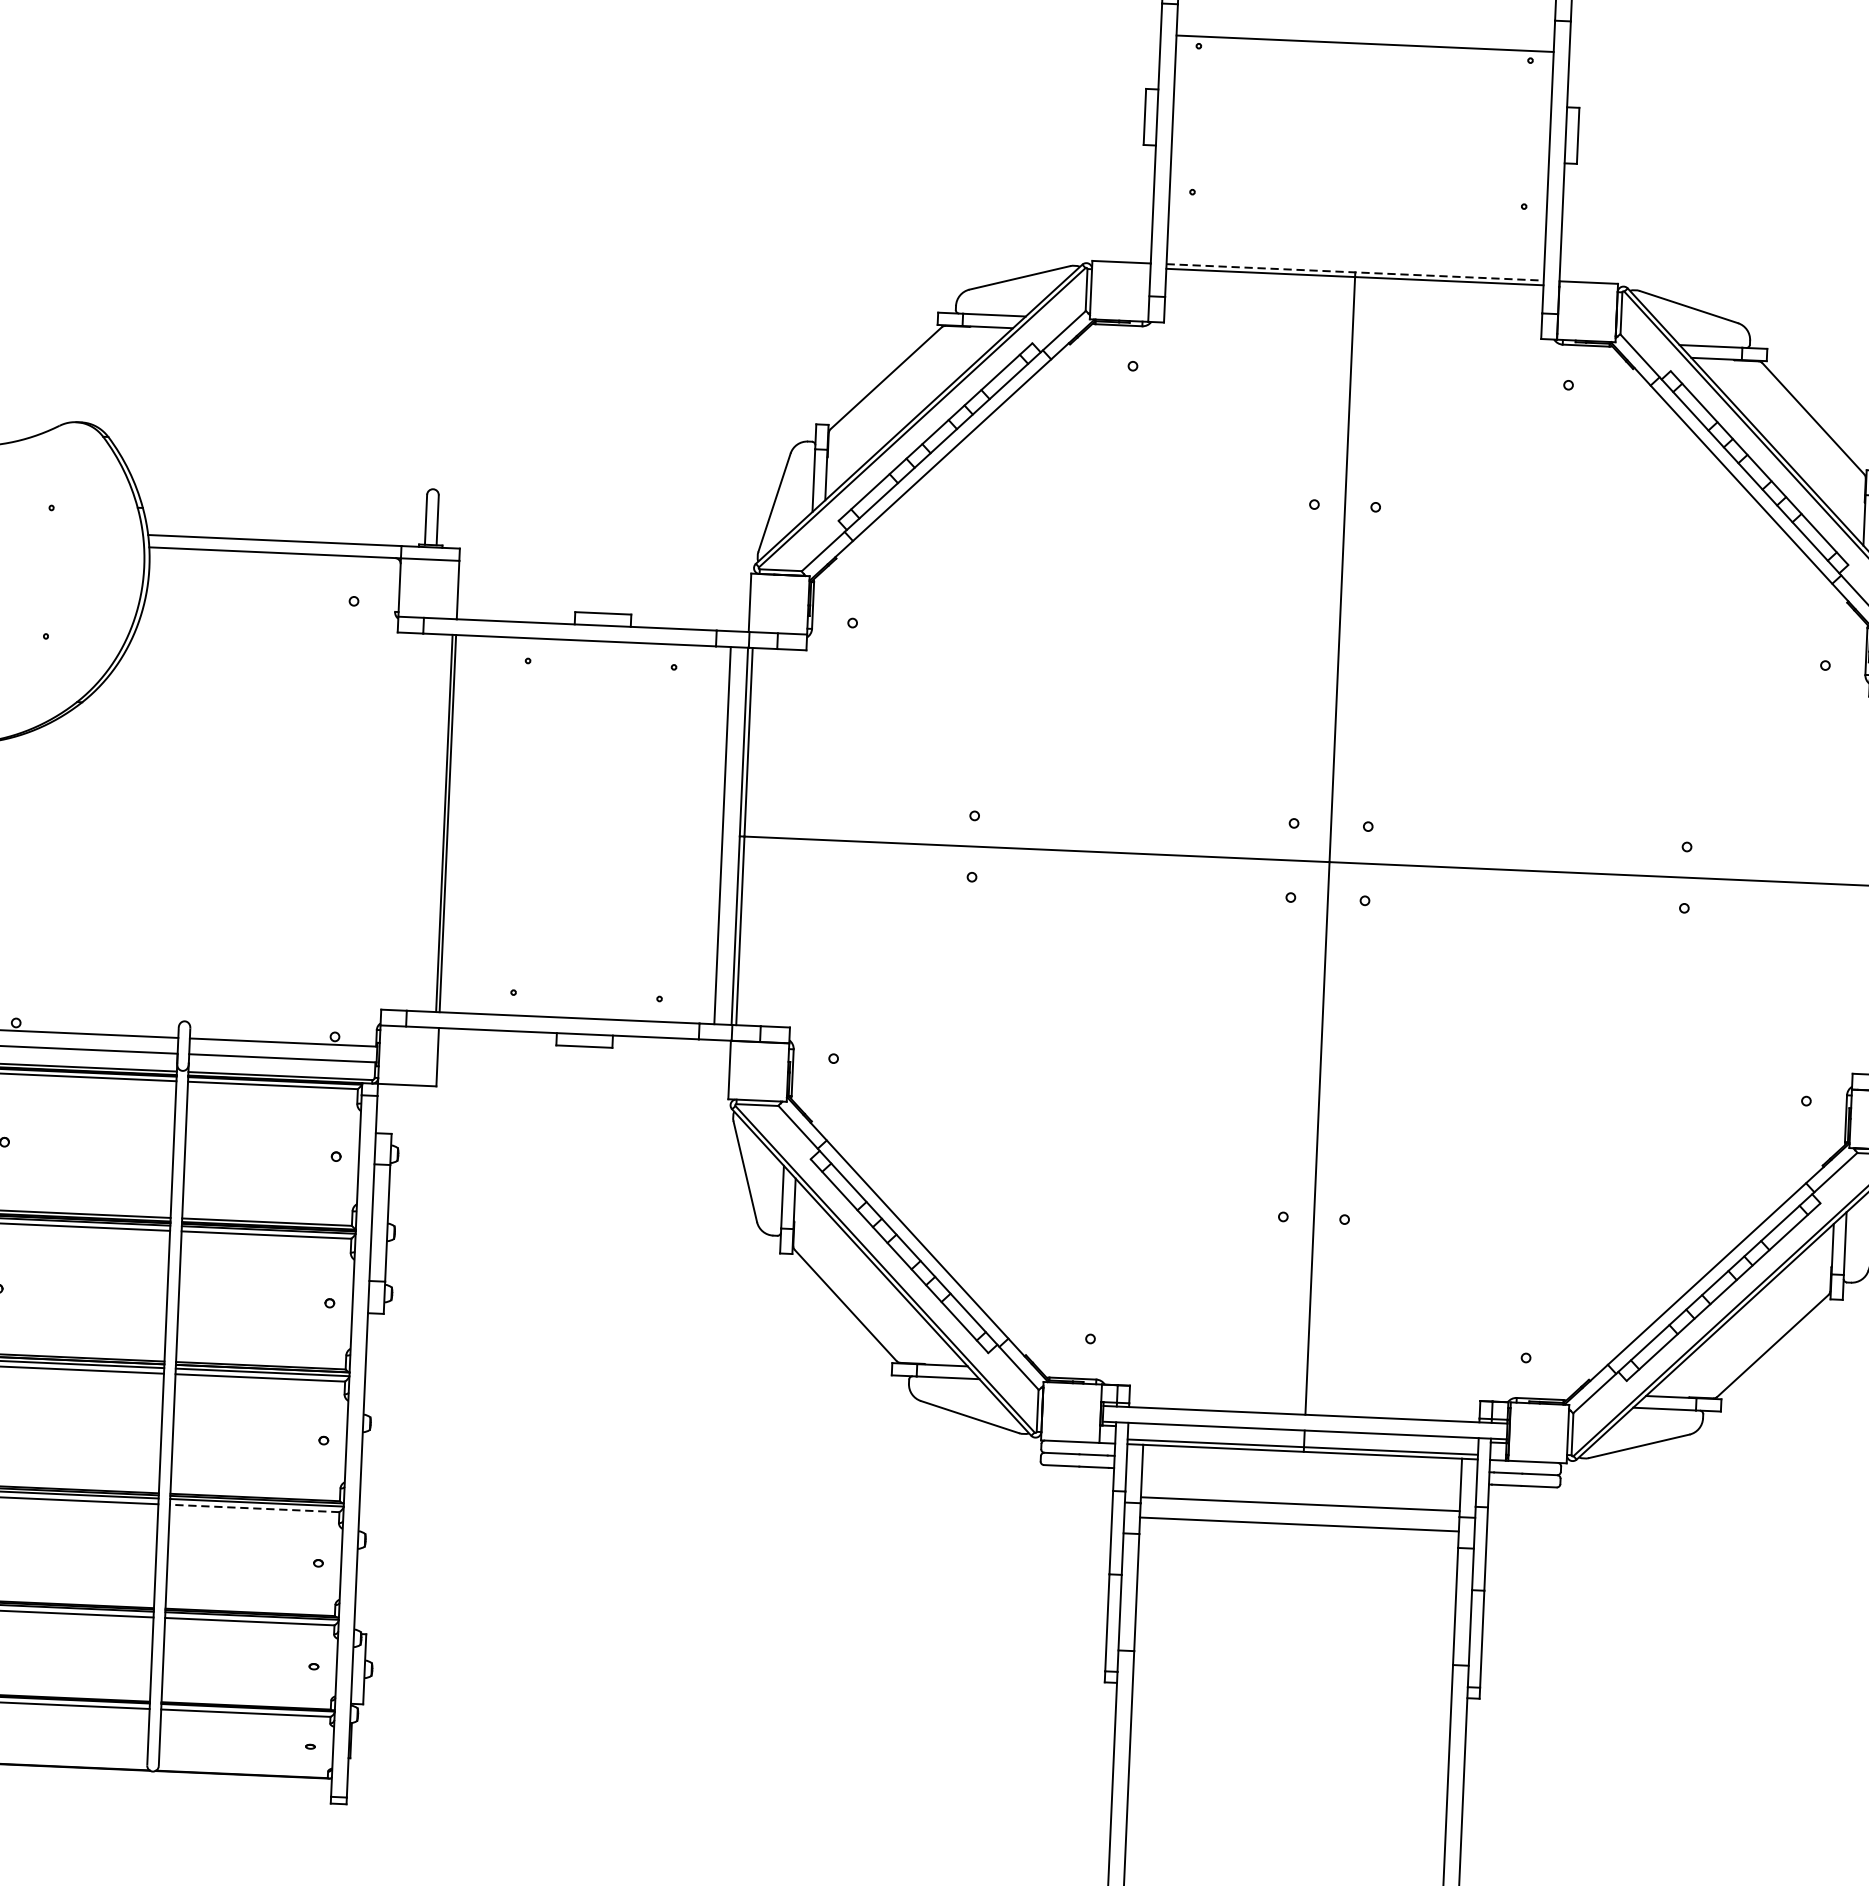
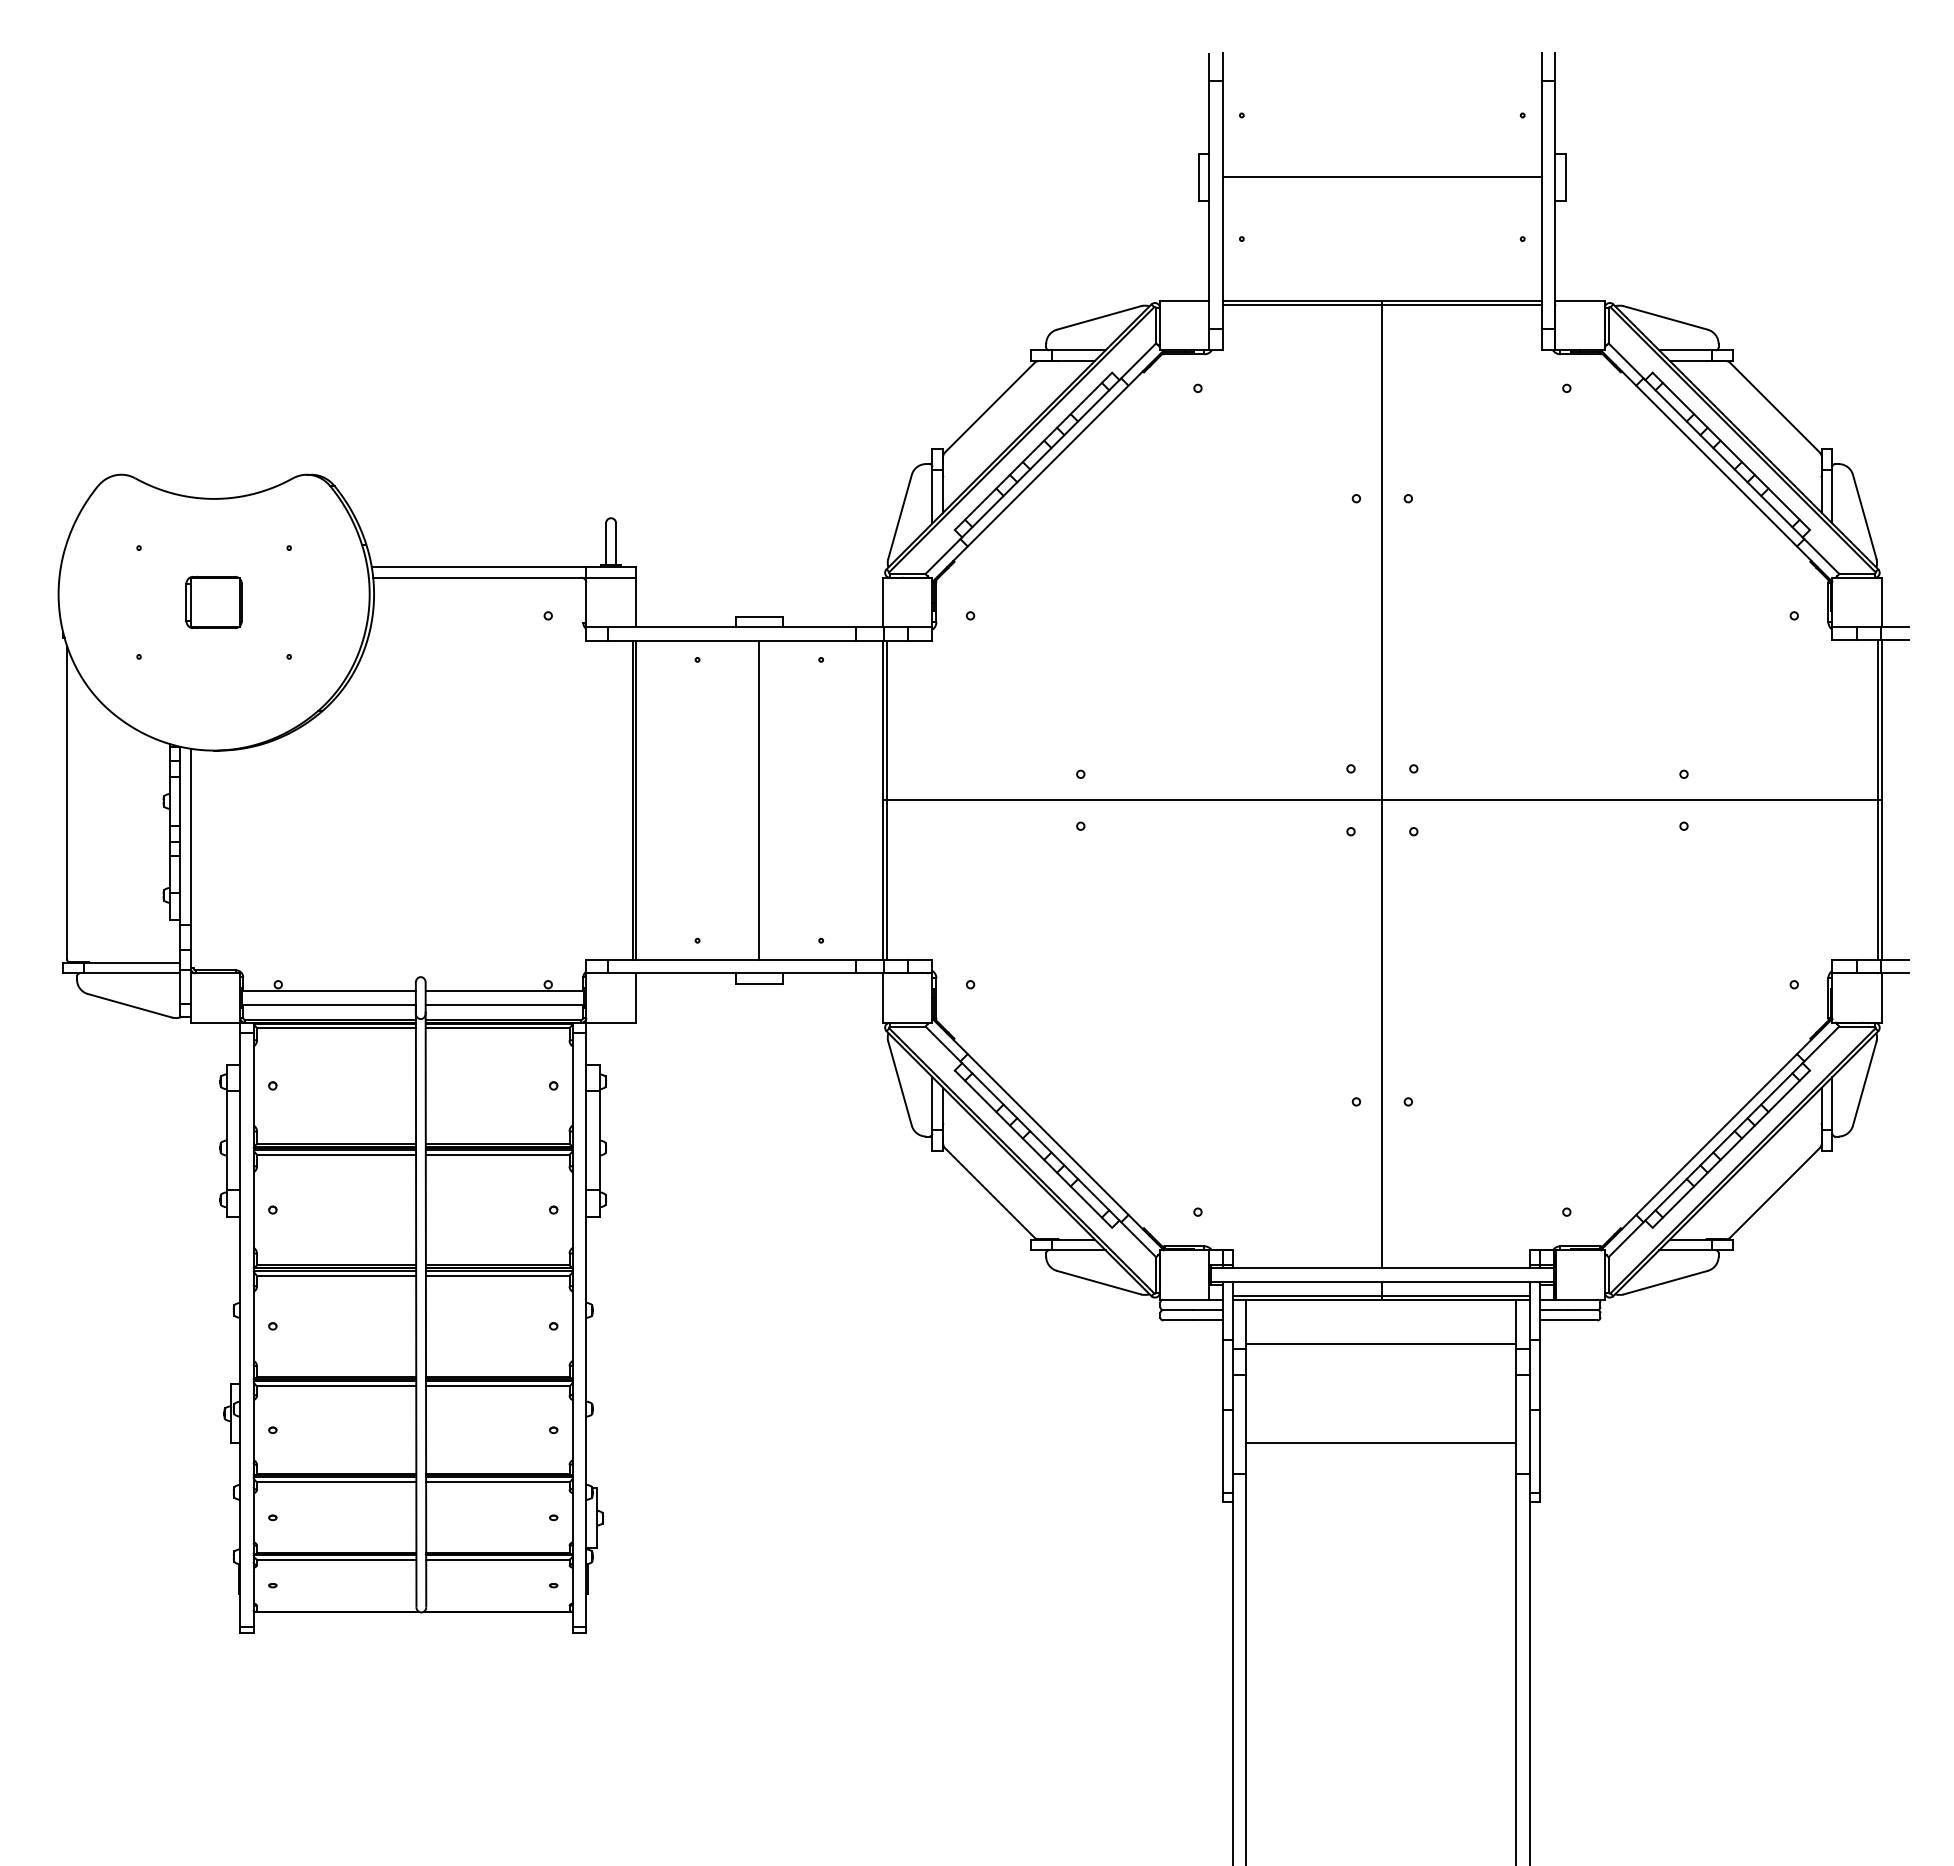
line: (1365, 44) -> (1382, 177), moved
line: (1355, 271) -> (1382, 300), dashed -> solid
line: (722, 835) -> (759, 800), moved
line: (254, 1508) -> (497, 1386), dashed -> solid
line: (1299, 1524) -> (1381, 1443), moved

